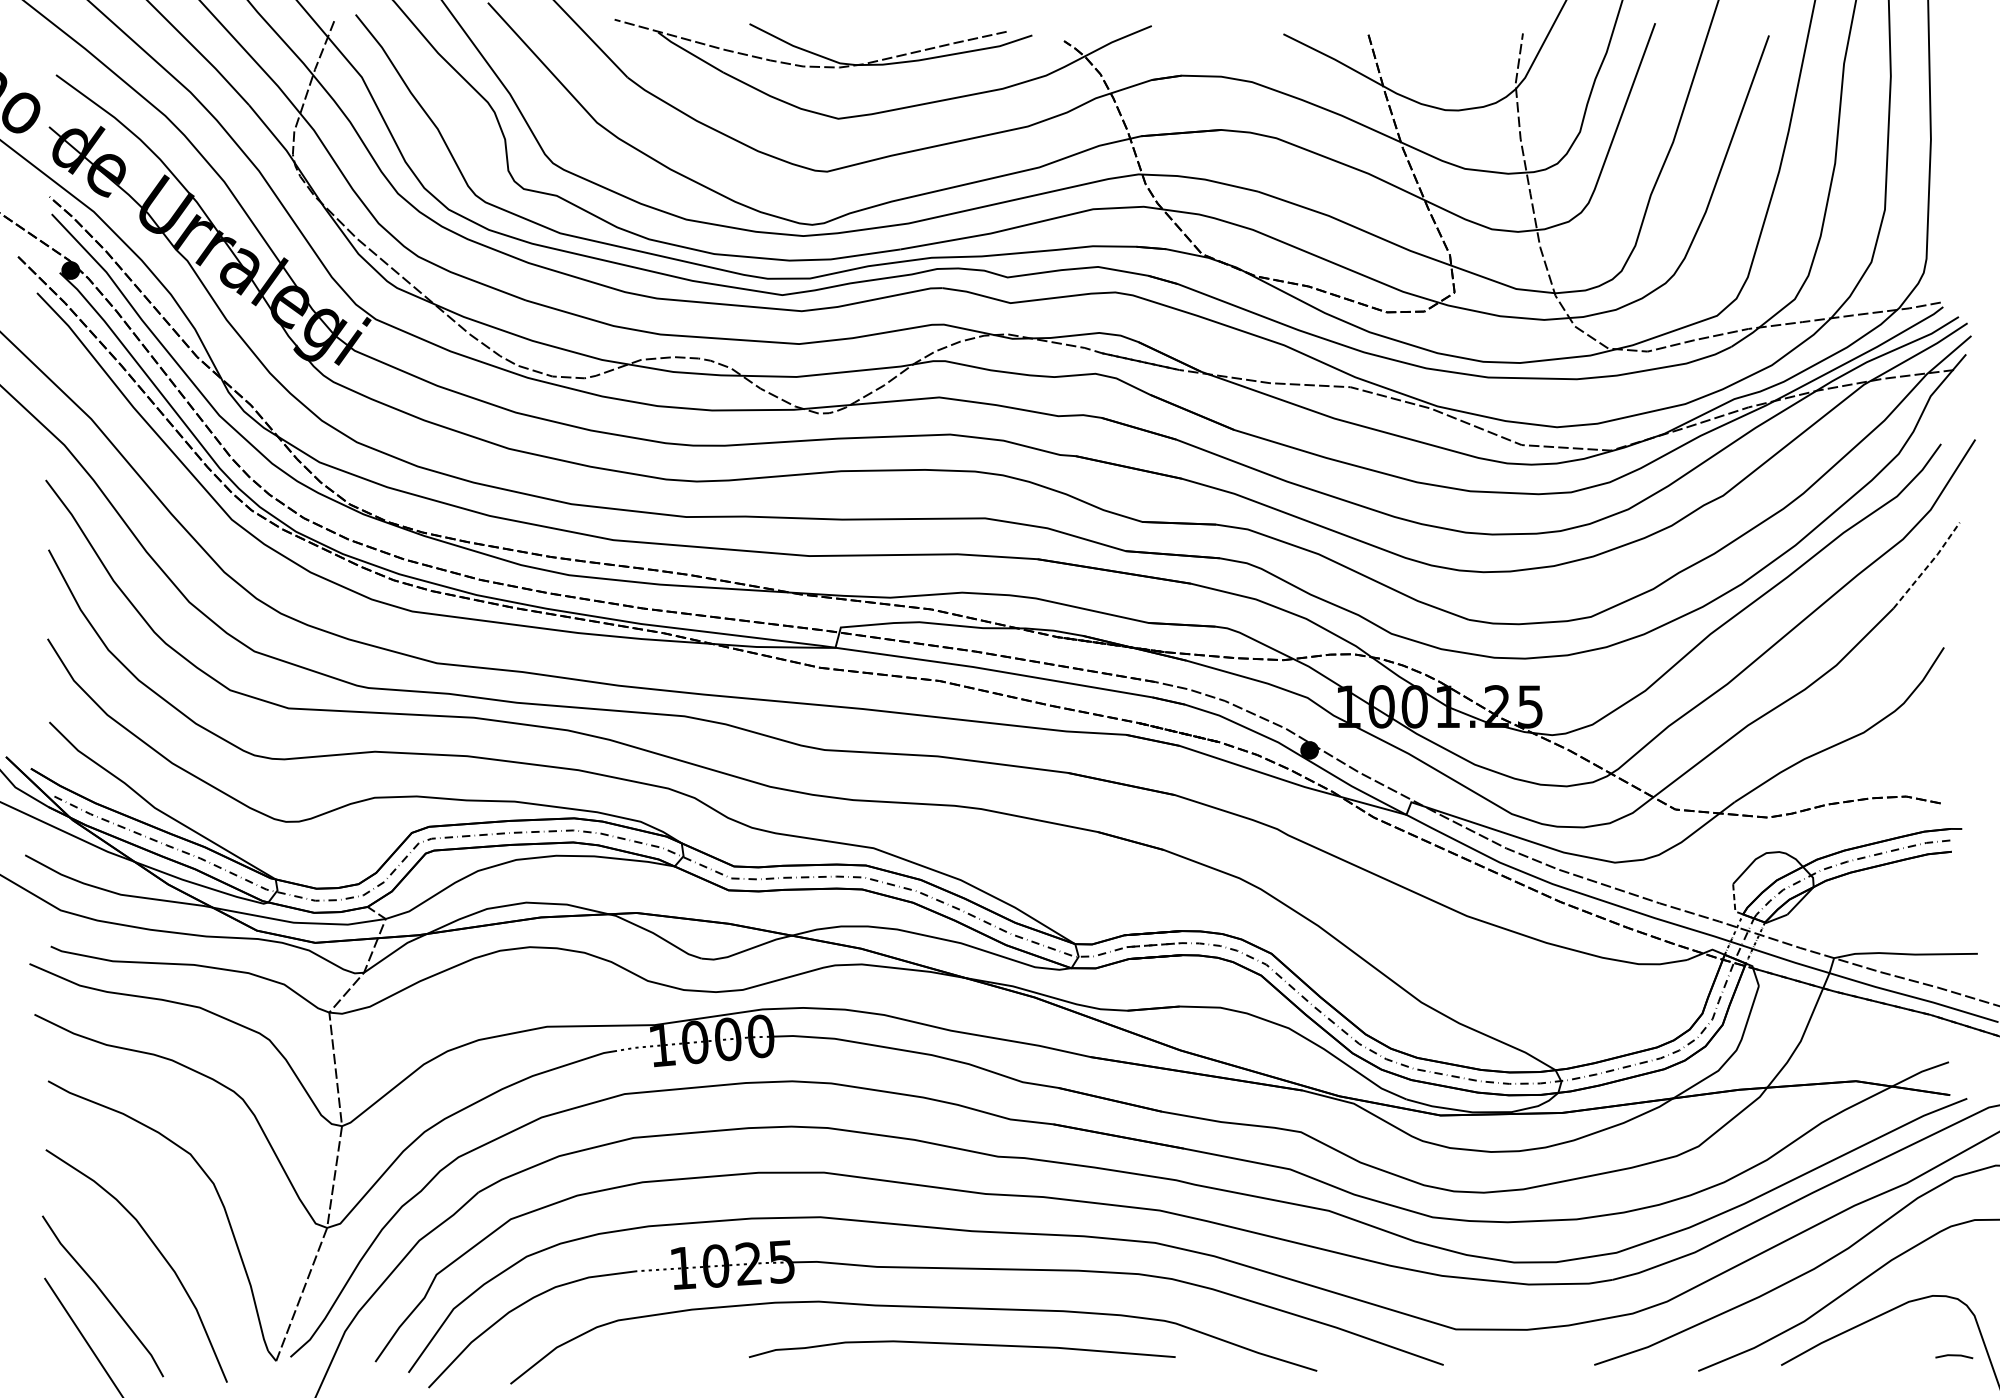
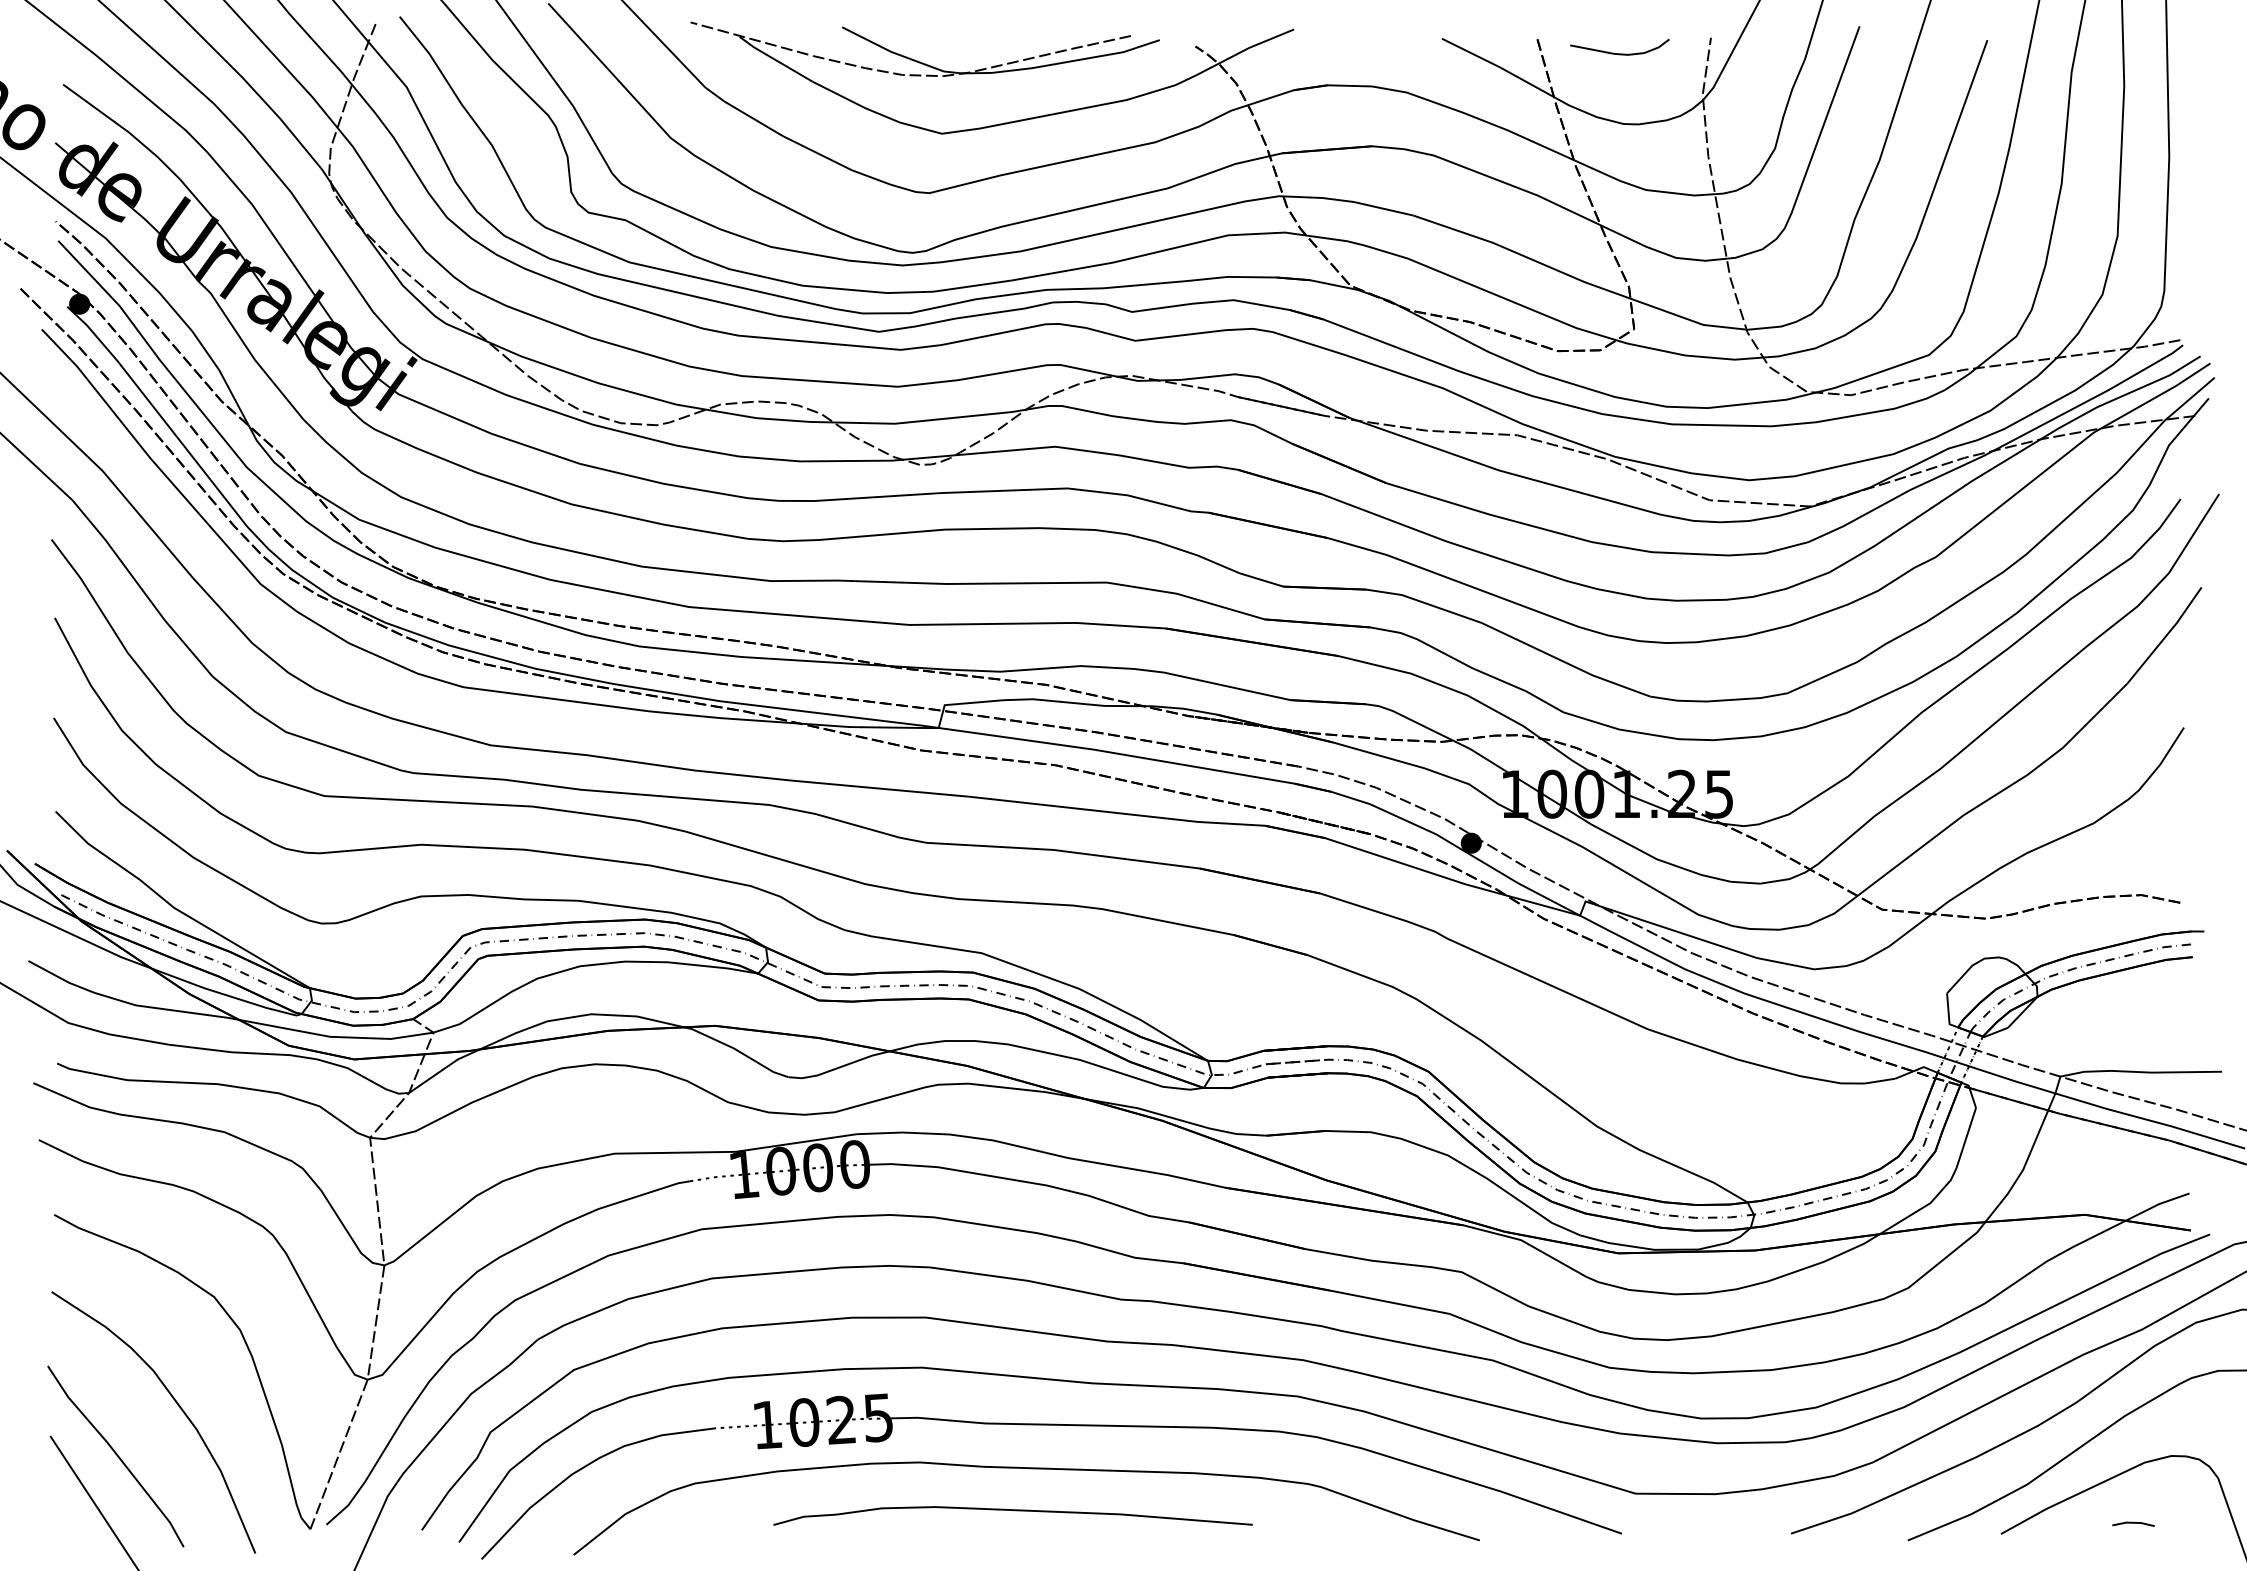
curve: (1441, 47) -> (1619, 53), added
line: (1928, 566) -> (2166, 636), dashed -> solid
line: (1734, 902) -> (1948, 1014), dashed -> solid
curve: (963, 1345) -> (1014, 1511), moved
line: (1954, 1355) -> (2133, 1523), moved

